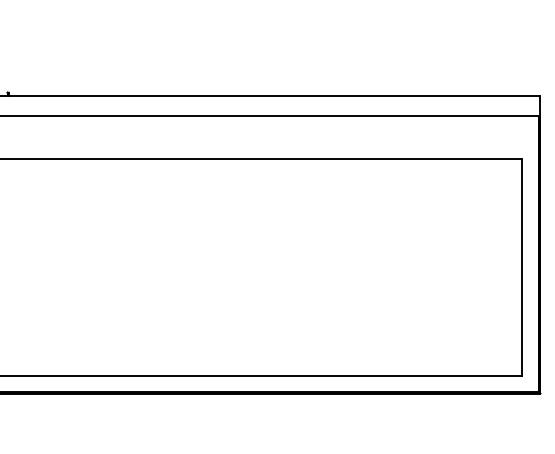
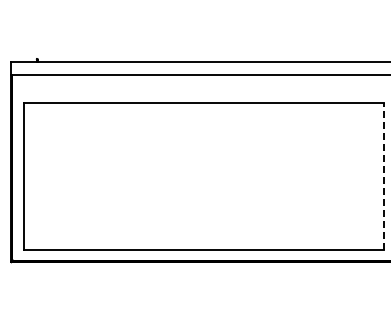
line: (522, 266) -> (384, 176), solid -> dashed

